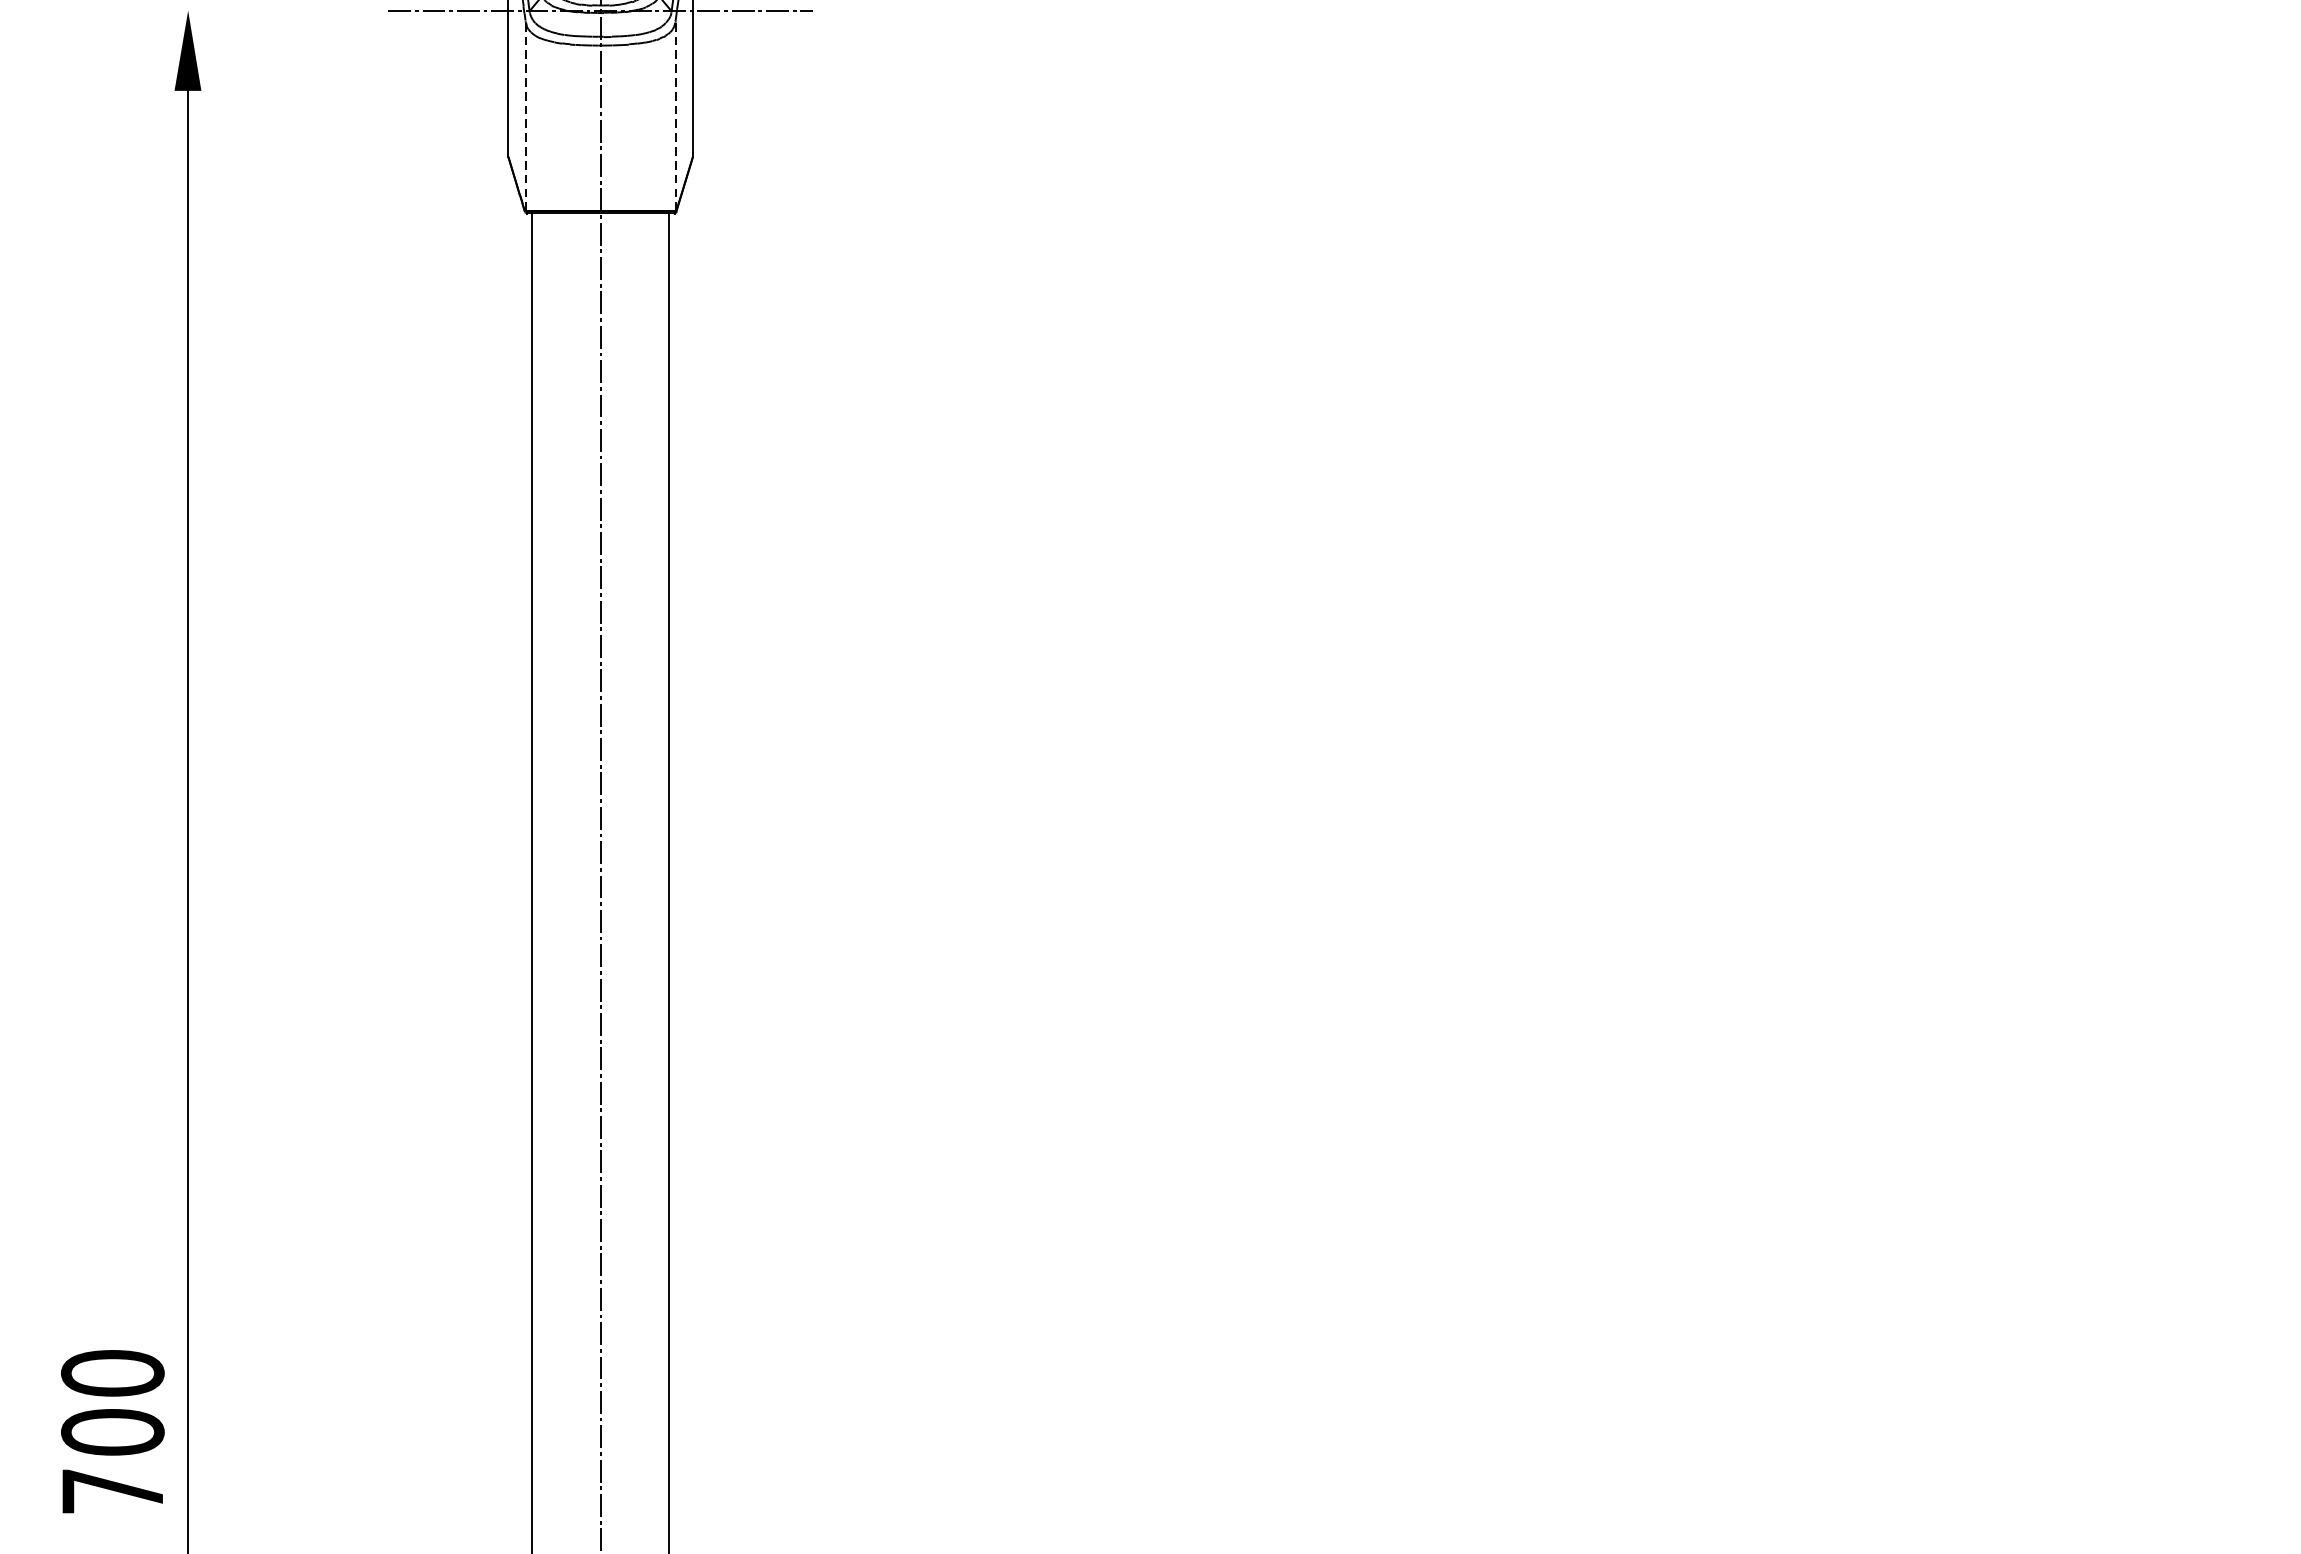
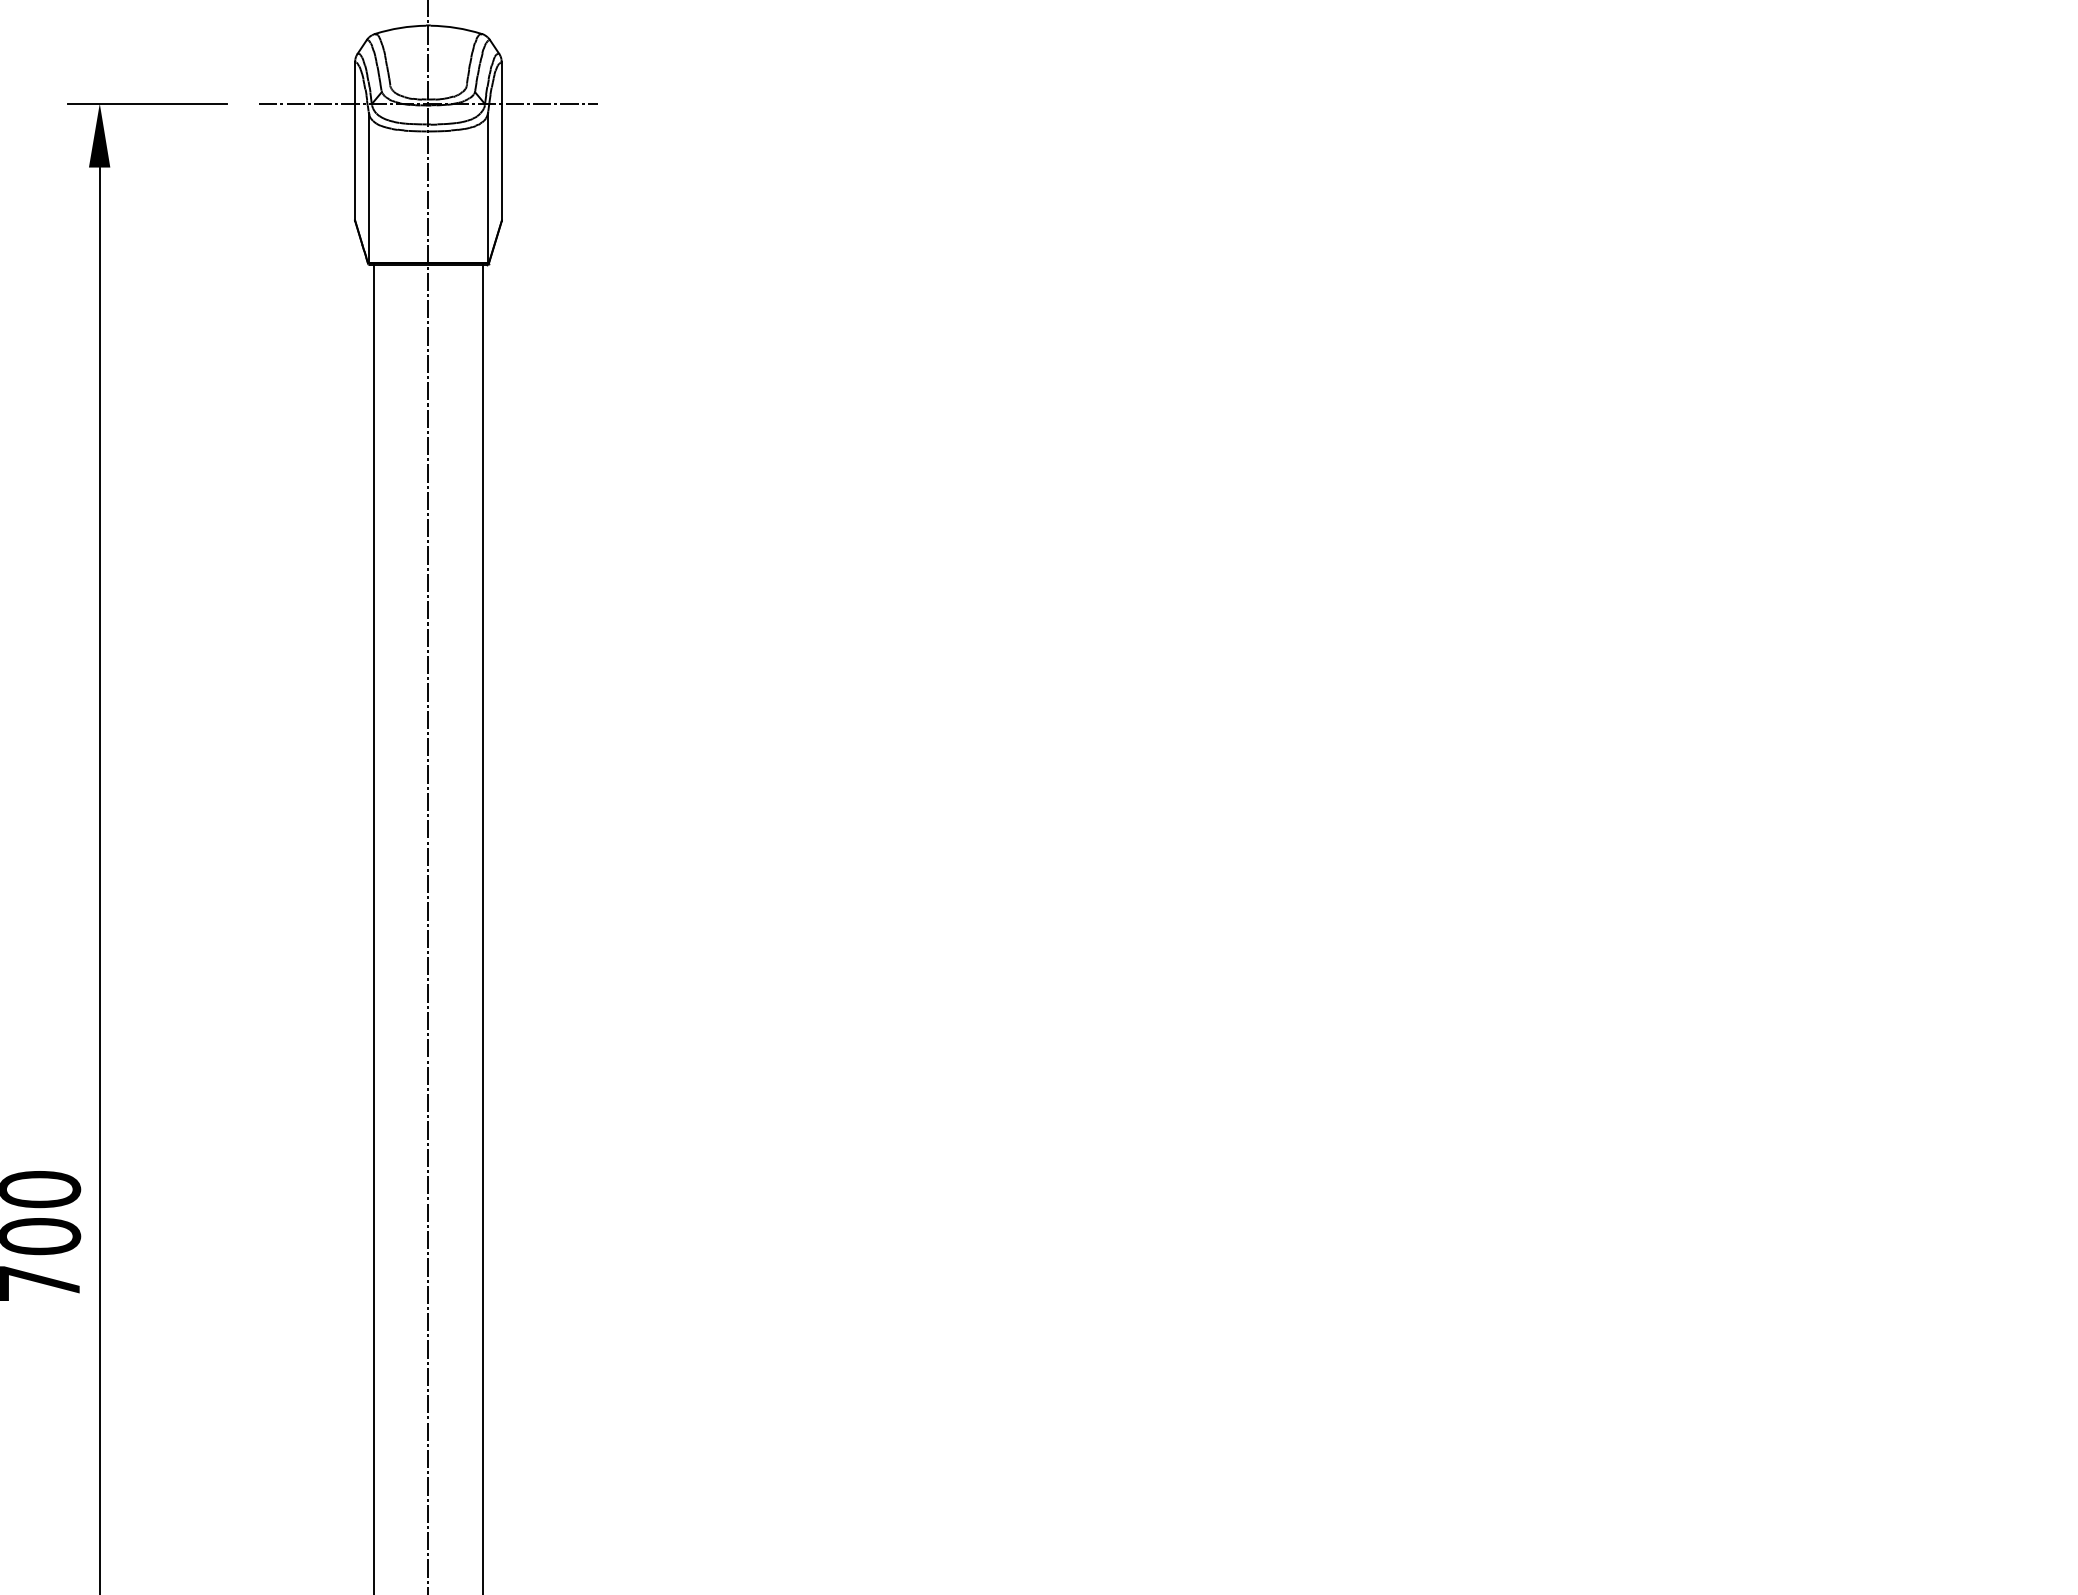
line: (248, 10) -> (147, 103), added
line: (526, 115) -> (369, 187), dashed -> solid
line: (675, 115) -> (488, 187), dashed -> solid

